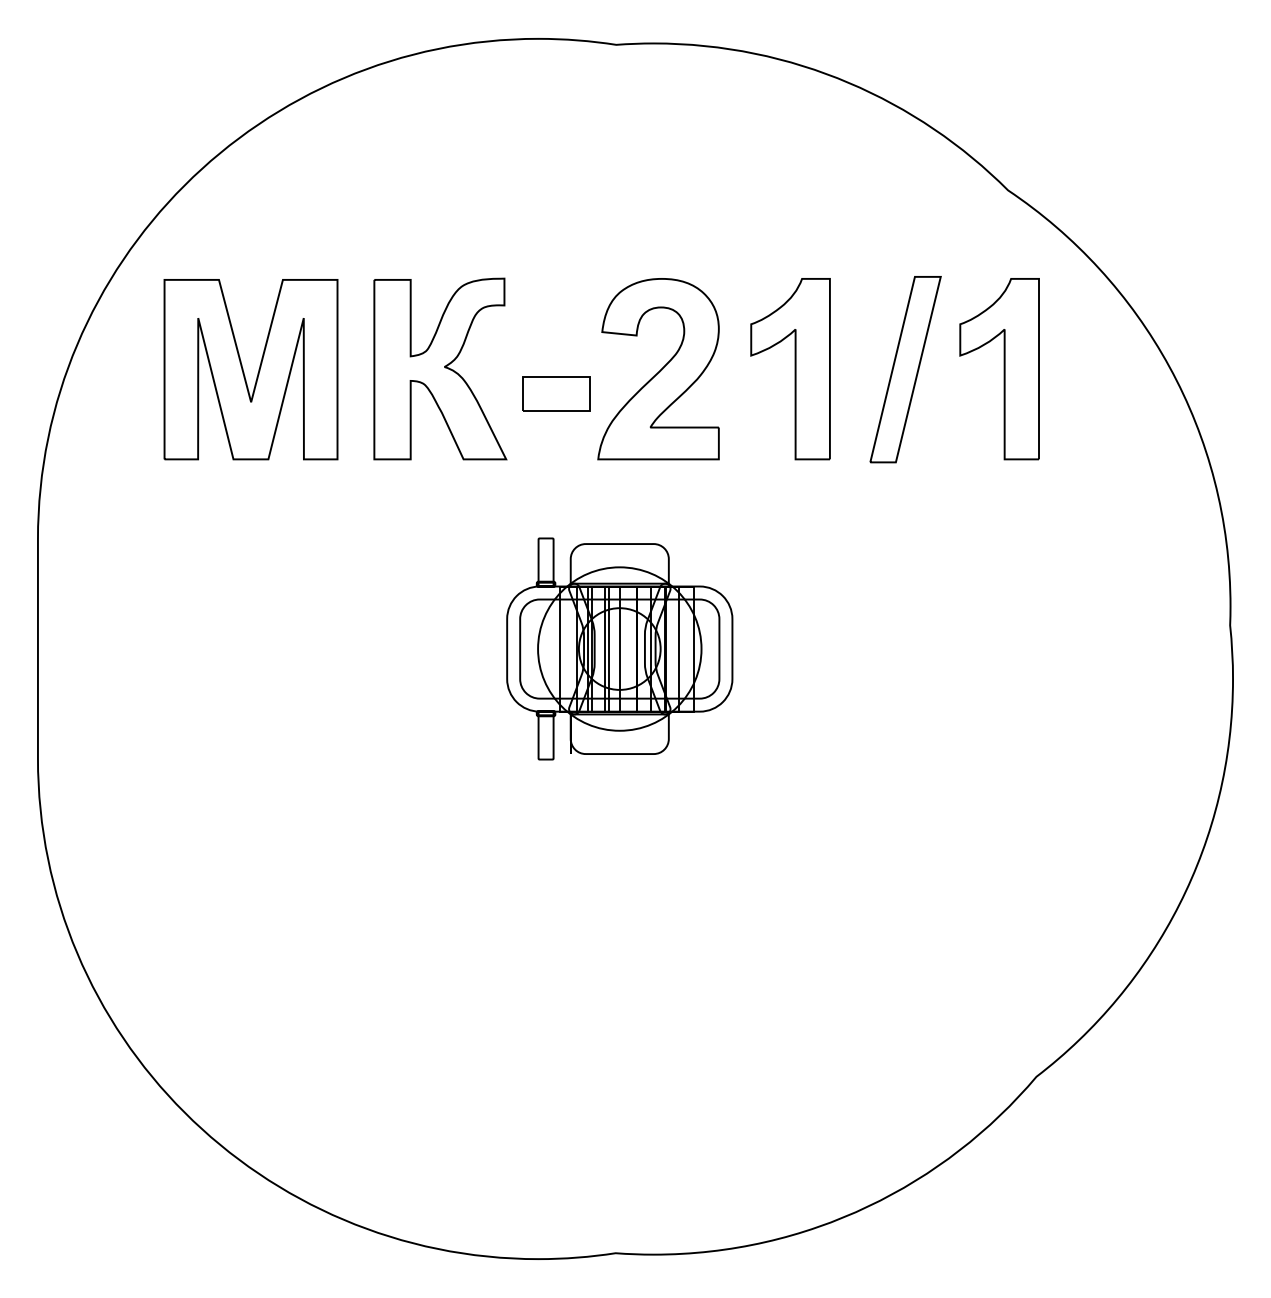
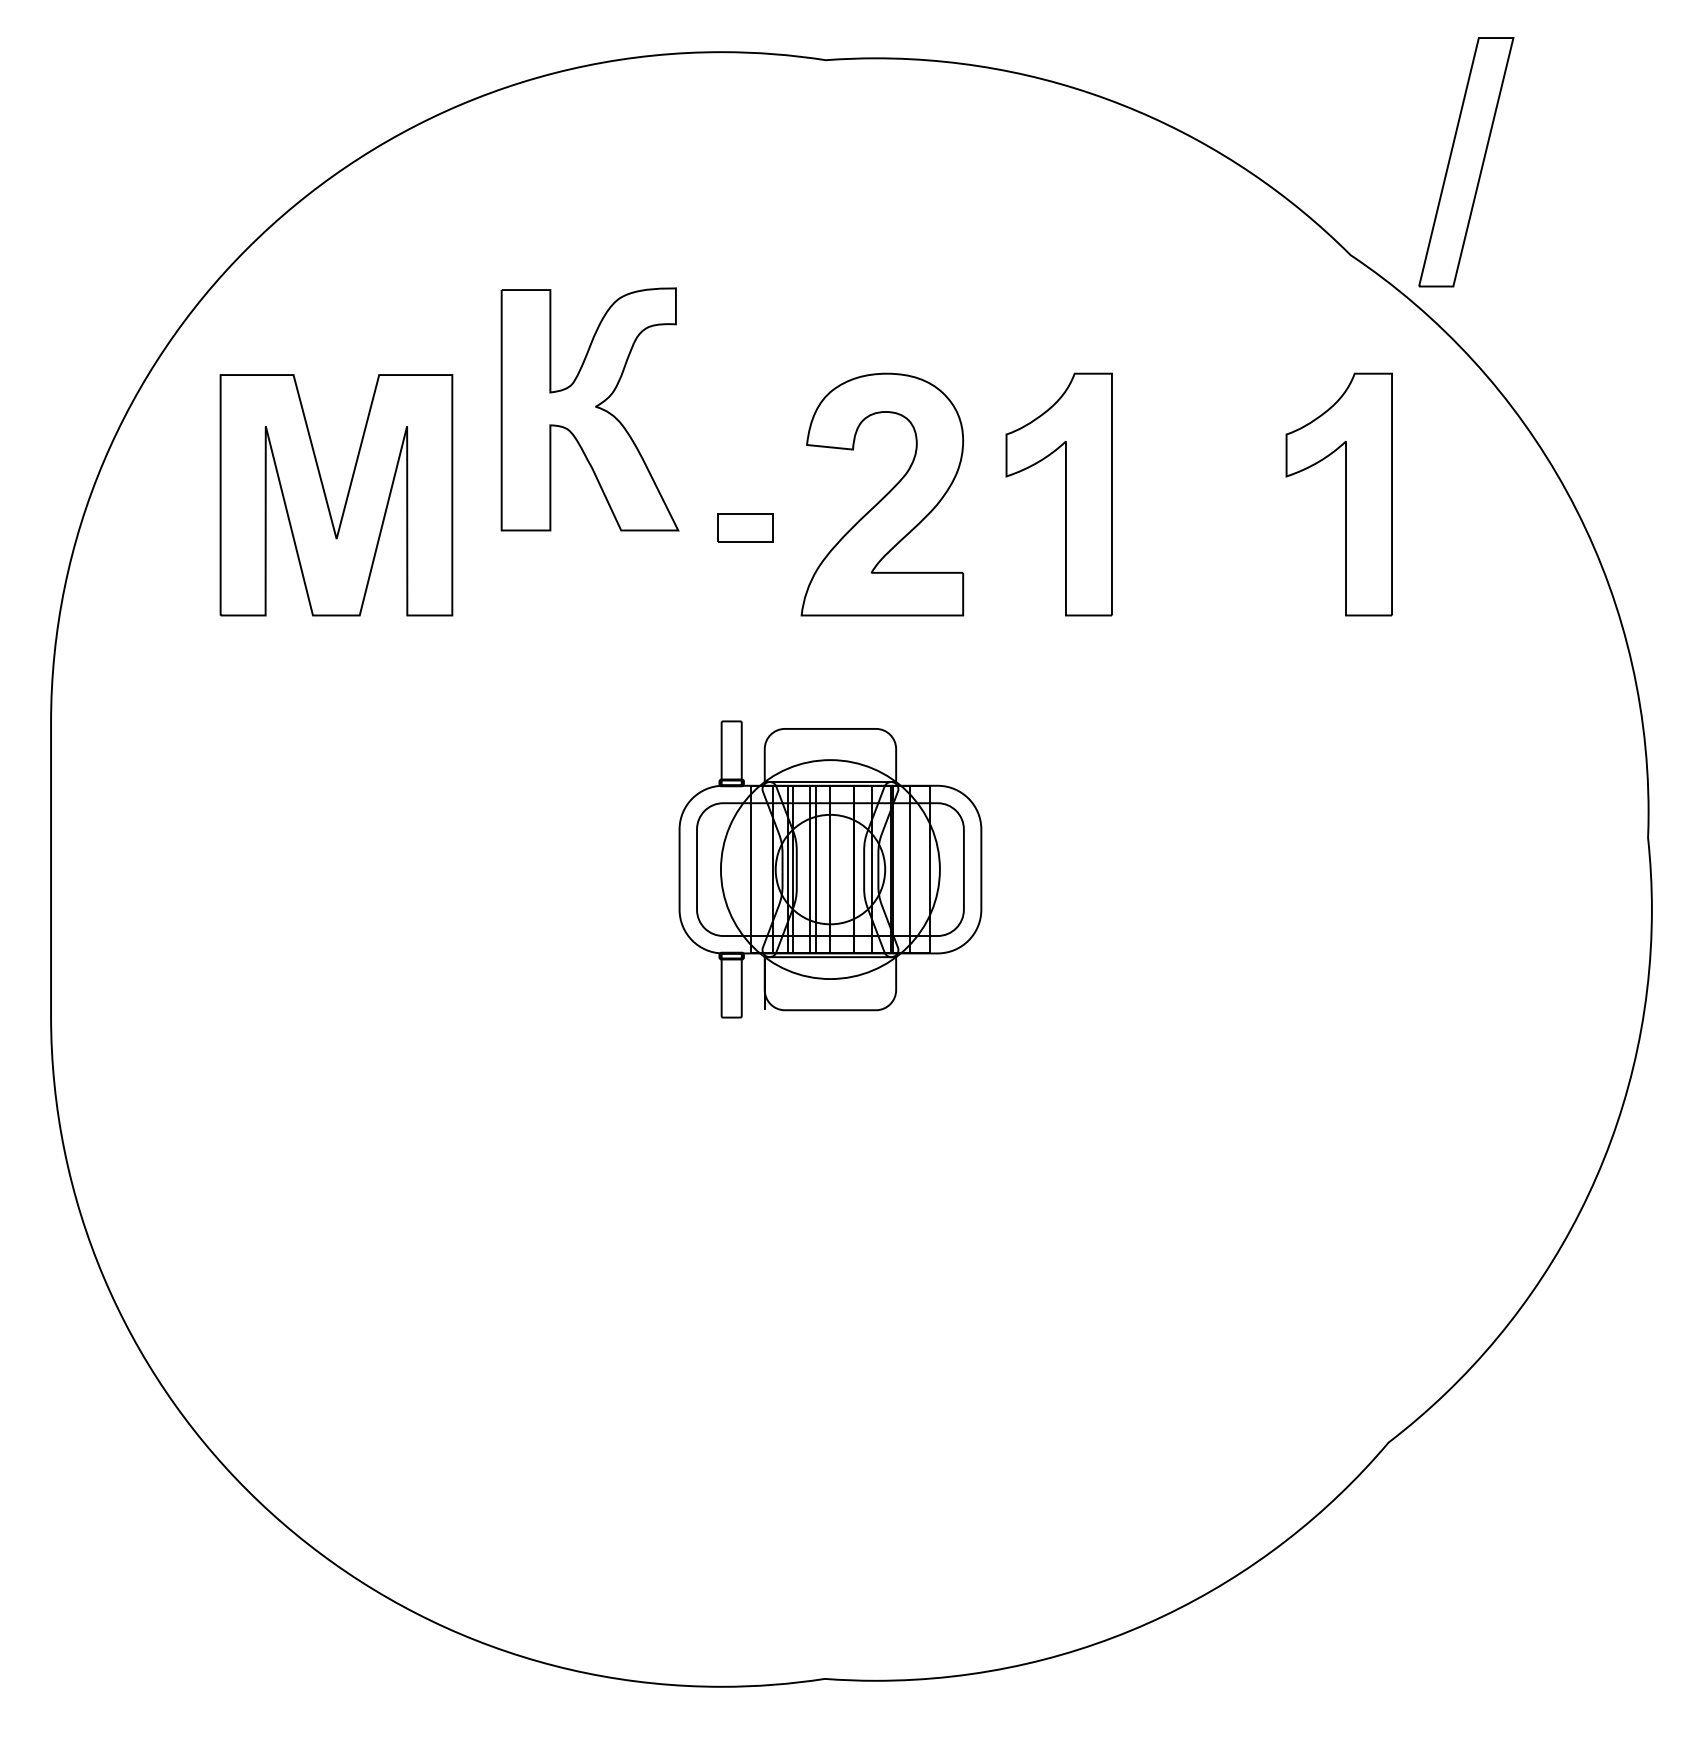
part: (439, 369) -> (589, 409), moved
part: (905, 369) -> (1466, 162), moved
part: (556, 393) -> (745, 527), size x0.6

